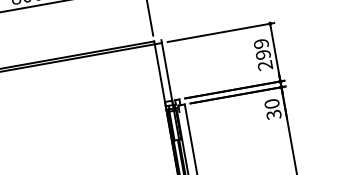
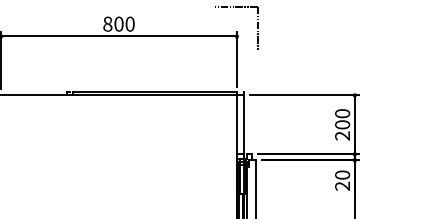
text: (262, 49) -> (342, 119), 299 -> 200
text: (273, 114) -> (342, 185), 30 -> 20

